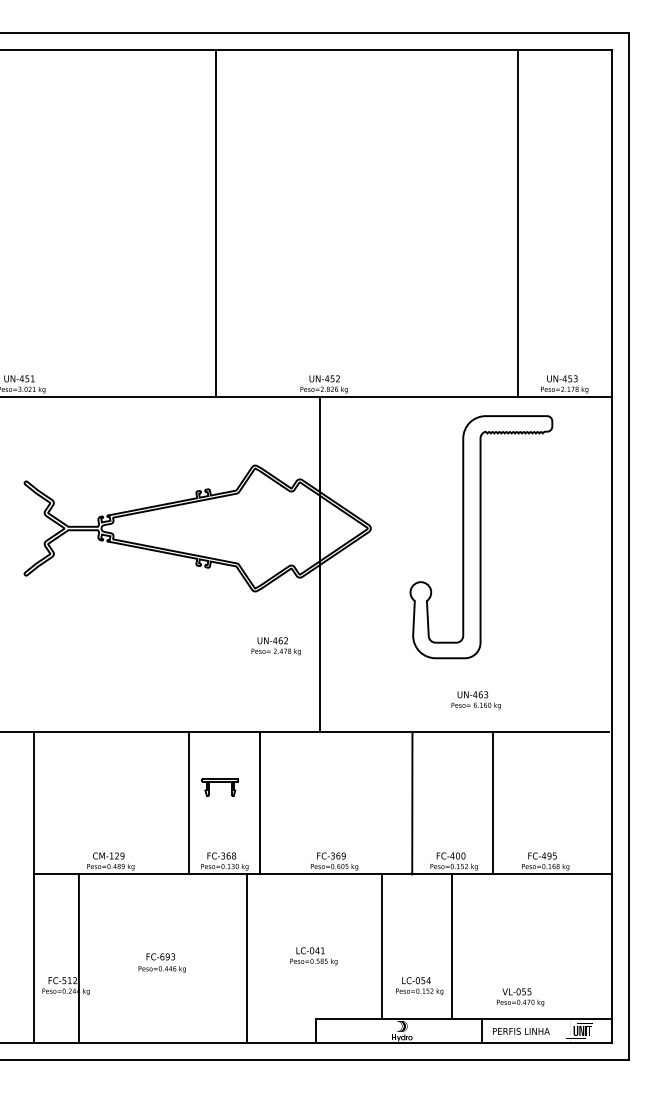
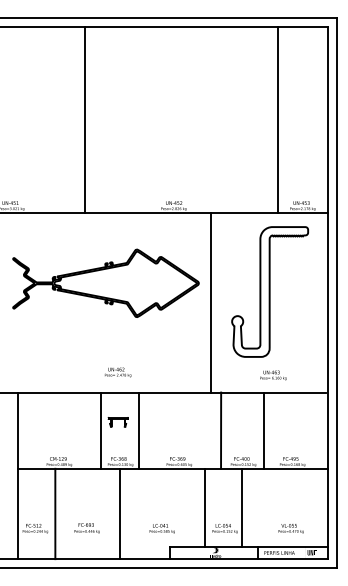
line: (217, 222) -> (85, 119), moved
part: (480, 536) -> (269, 291), moved
line: (319, 564) -> (210, 302), moved
text: (275, 646) -> (117, 372), moved
text: (476, 700) -> (273, 375), moved
text: (312, 955) -> (161, 528), moved
line: (79, 957) -> (55, 513), moved
line: (247, 957) -> (120, 513), moved
text: (161, 963) -> (86, 528), moved
text: (519, 996) -> (290, 528), moved

